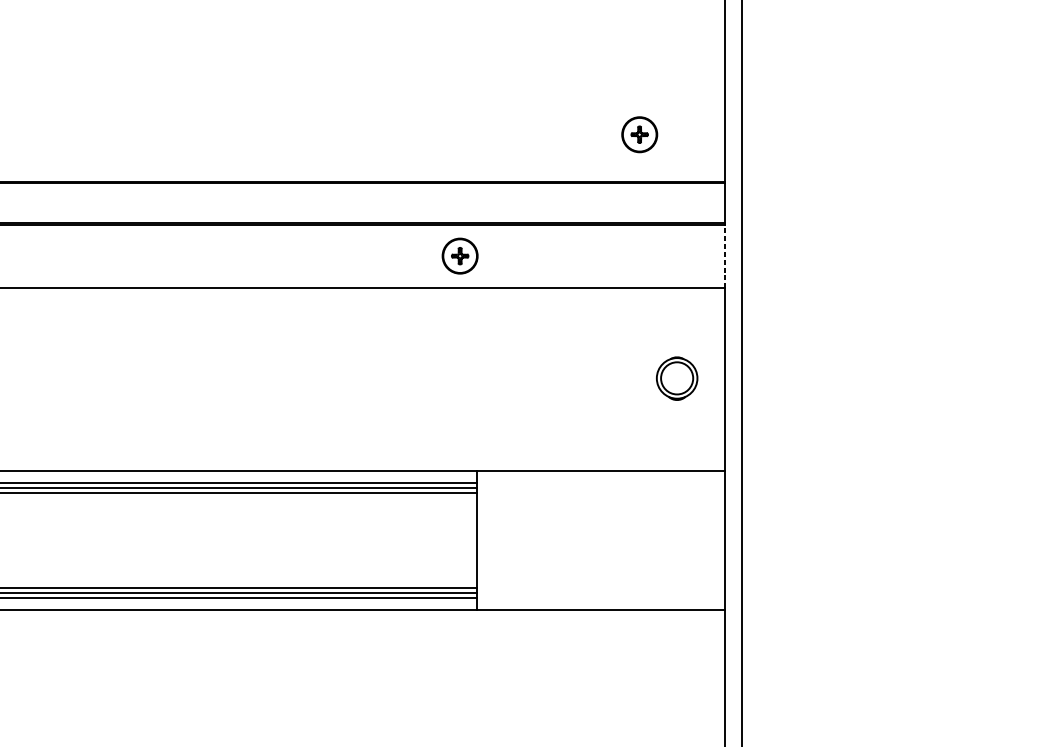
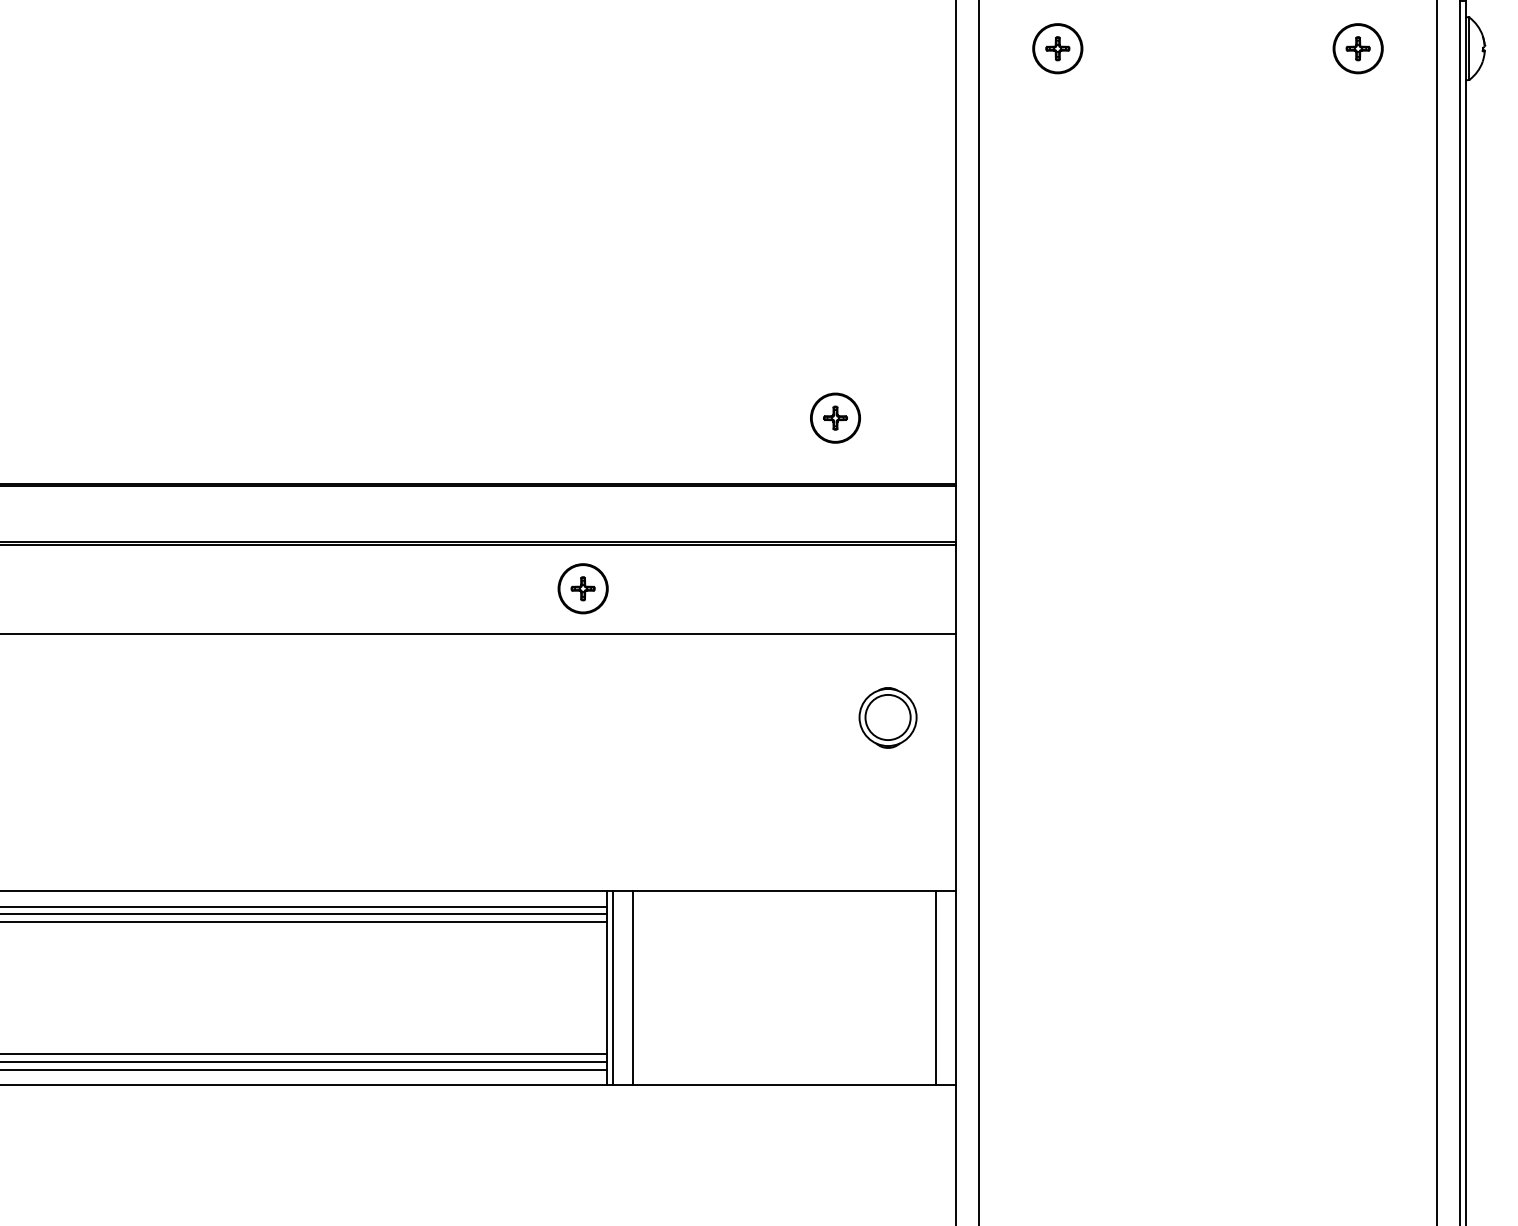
line: (725, 255) -> (955, 588), dashed -> solid
part: (676, 378) -> (887, 717), moved
line: (481, 540) -> (613, 988), added
line: (495, 540) -> (632, 988), added
line: (710, 540) -> (935, 988), added

